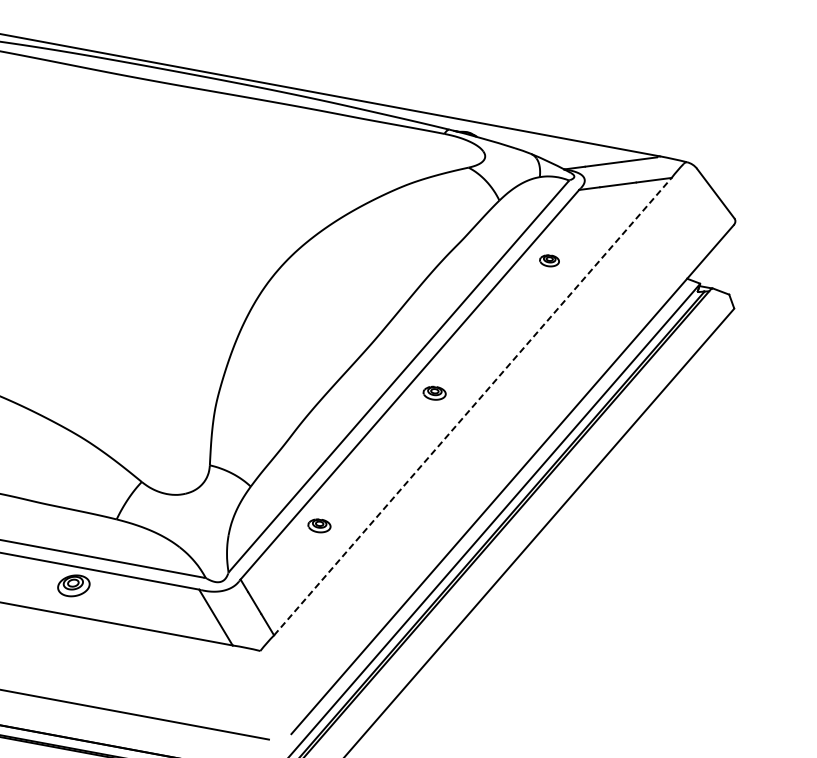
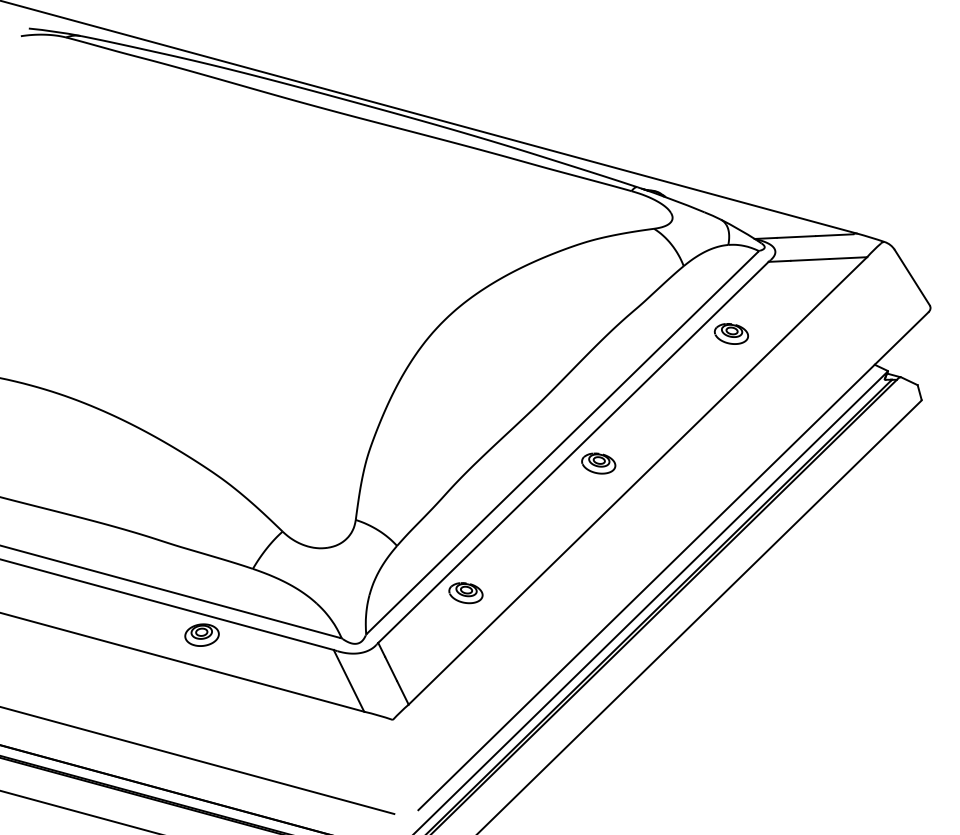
part: (548, 260) -> (730, 333), size x1.67
part: (434, 393) -> (598, 463), size x1.43
line: (473, 406) -> (638, 480), dashed -> solid
part: (319, 526) -> (465, 593), size x1.43

